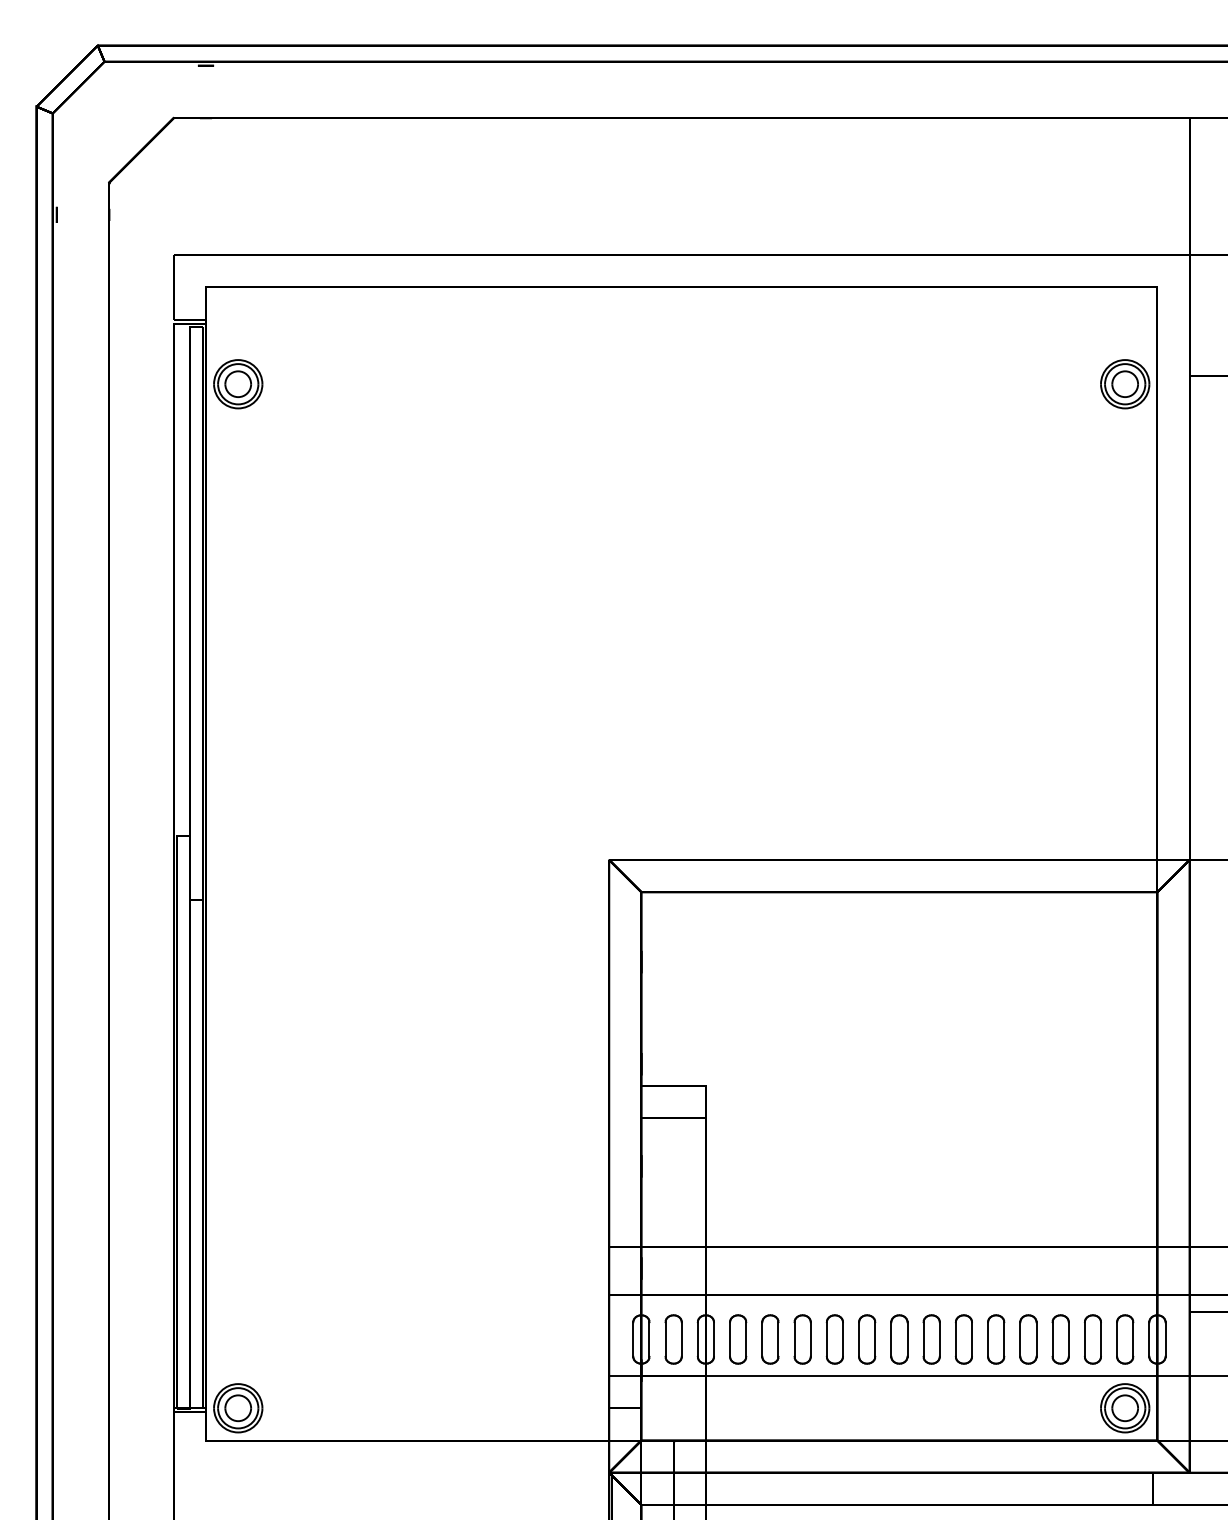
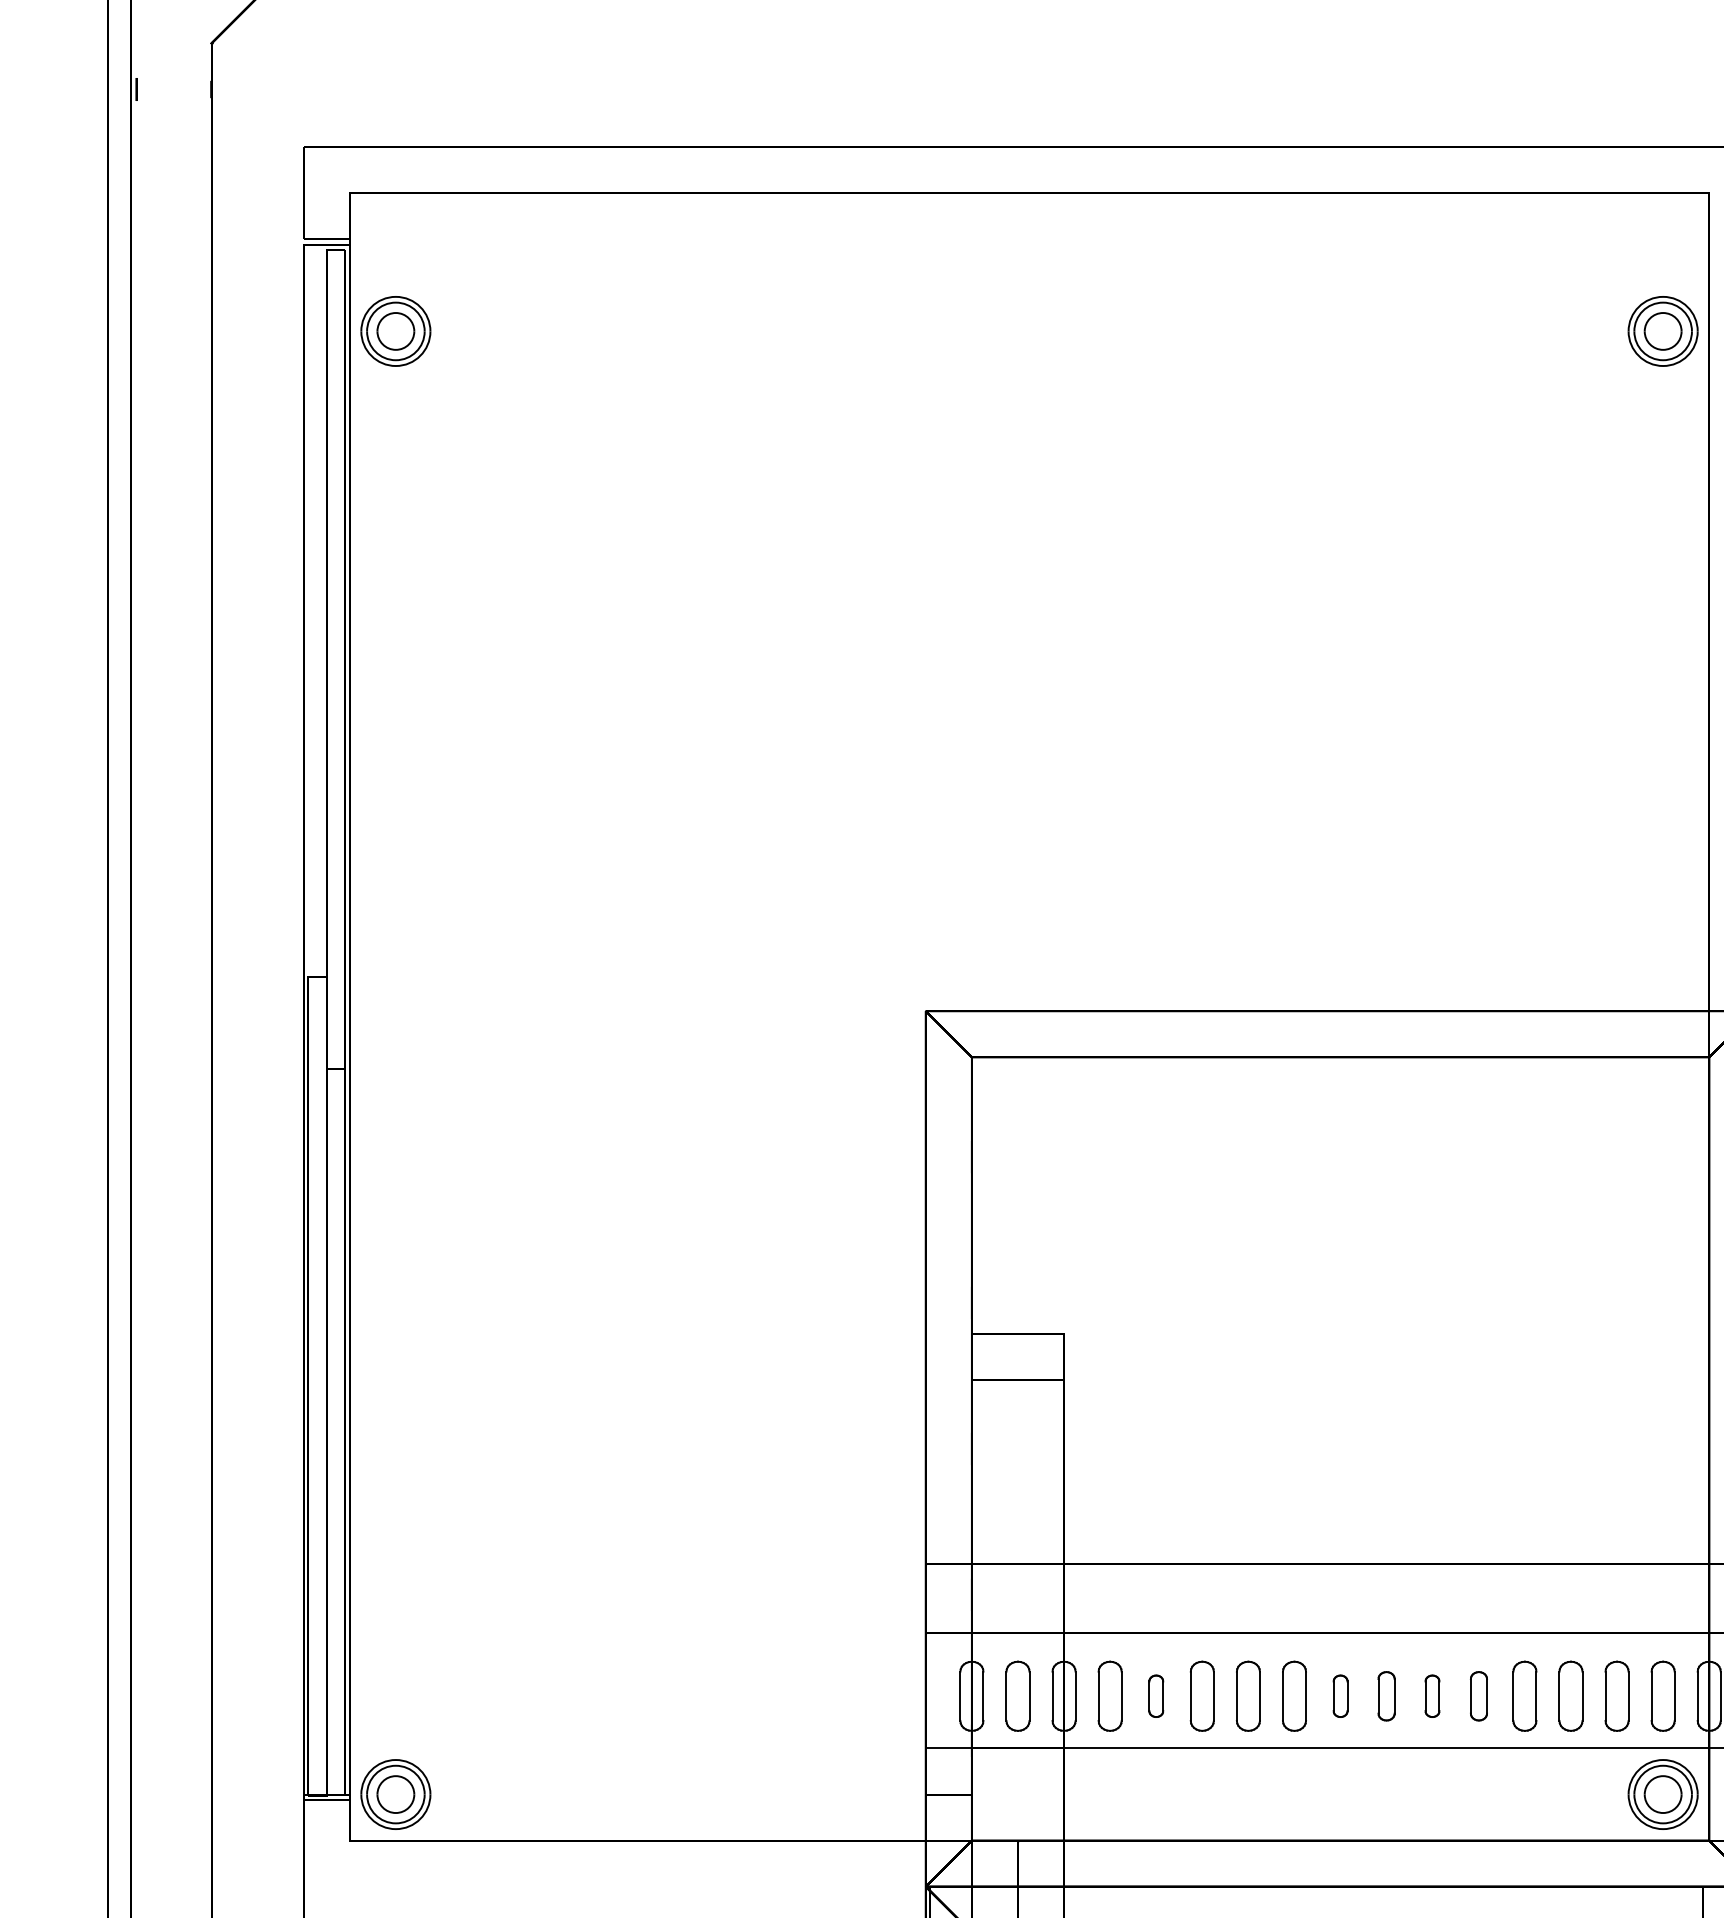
part: (770, 1339) -> (1156, 1696), size x0.6
part: (899, 1339) -> (1340, 1696), size x0.6
part: (931, 1339) -> (1386, 1696), size x0.7
part: (963, 1339) -> (1432, 1696), size x0.6
part: (996, 1339) -> (1479, 1696), size x0.7

